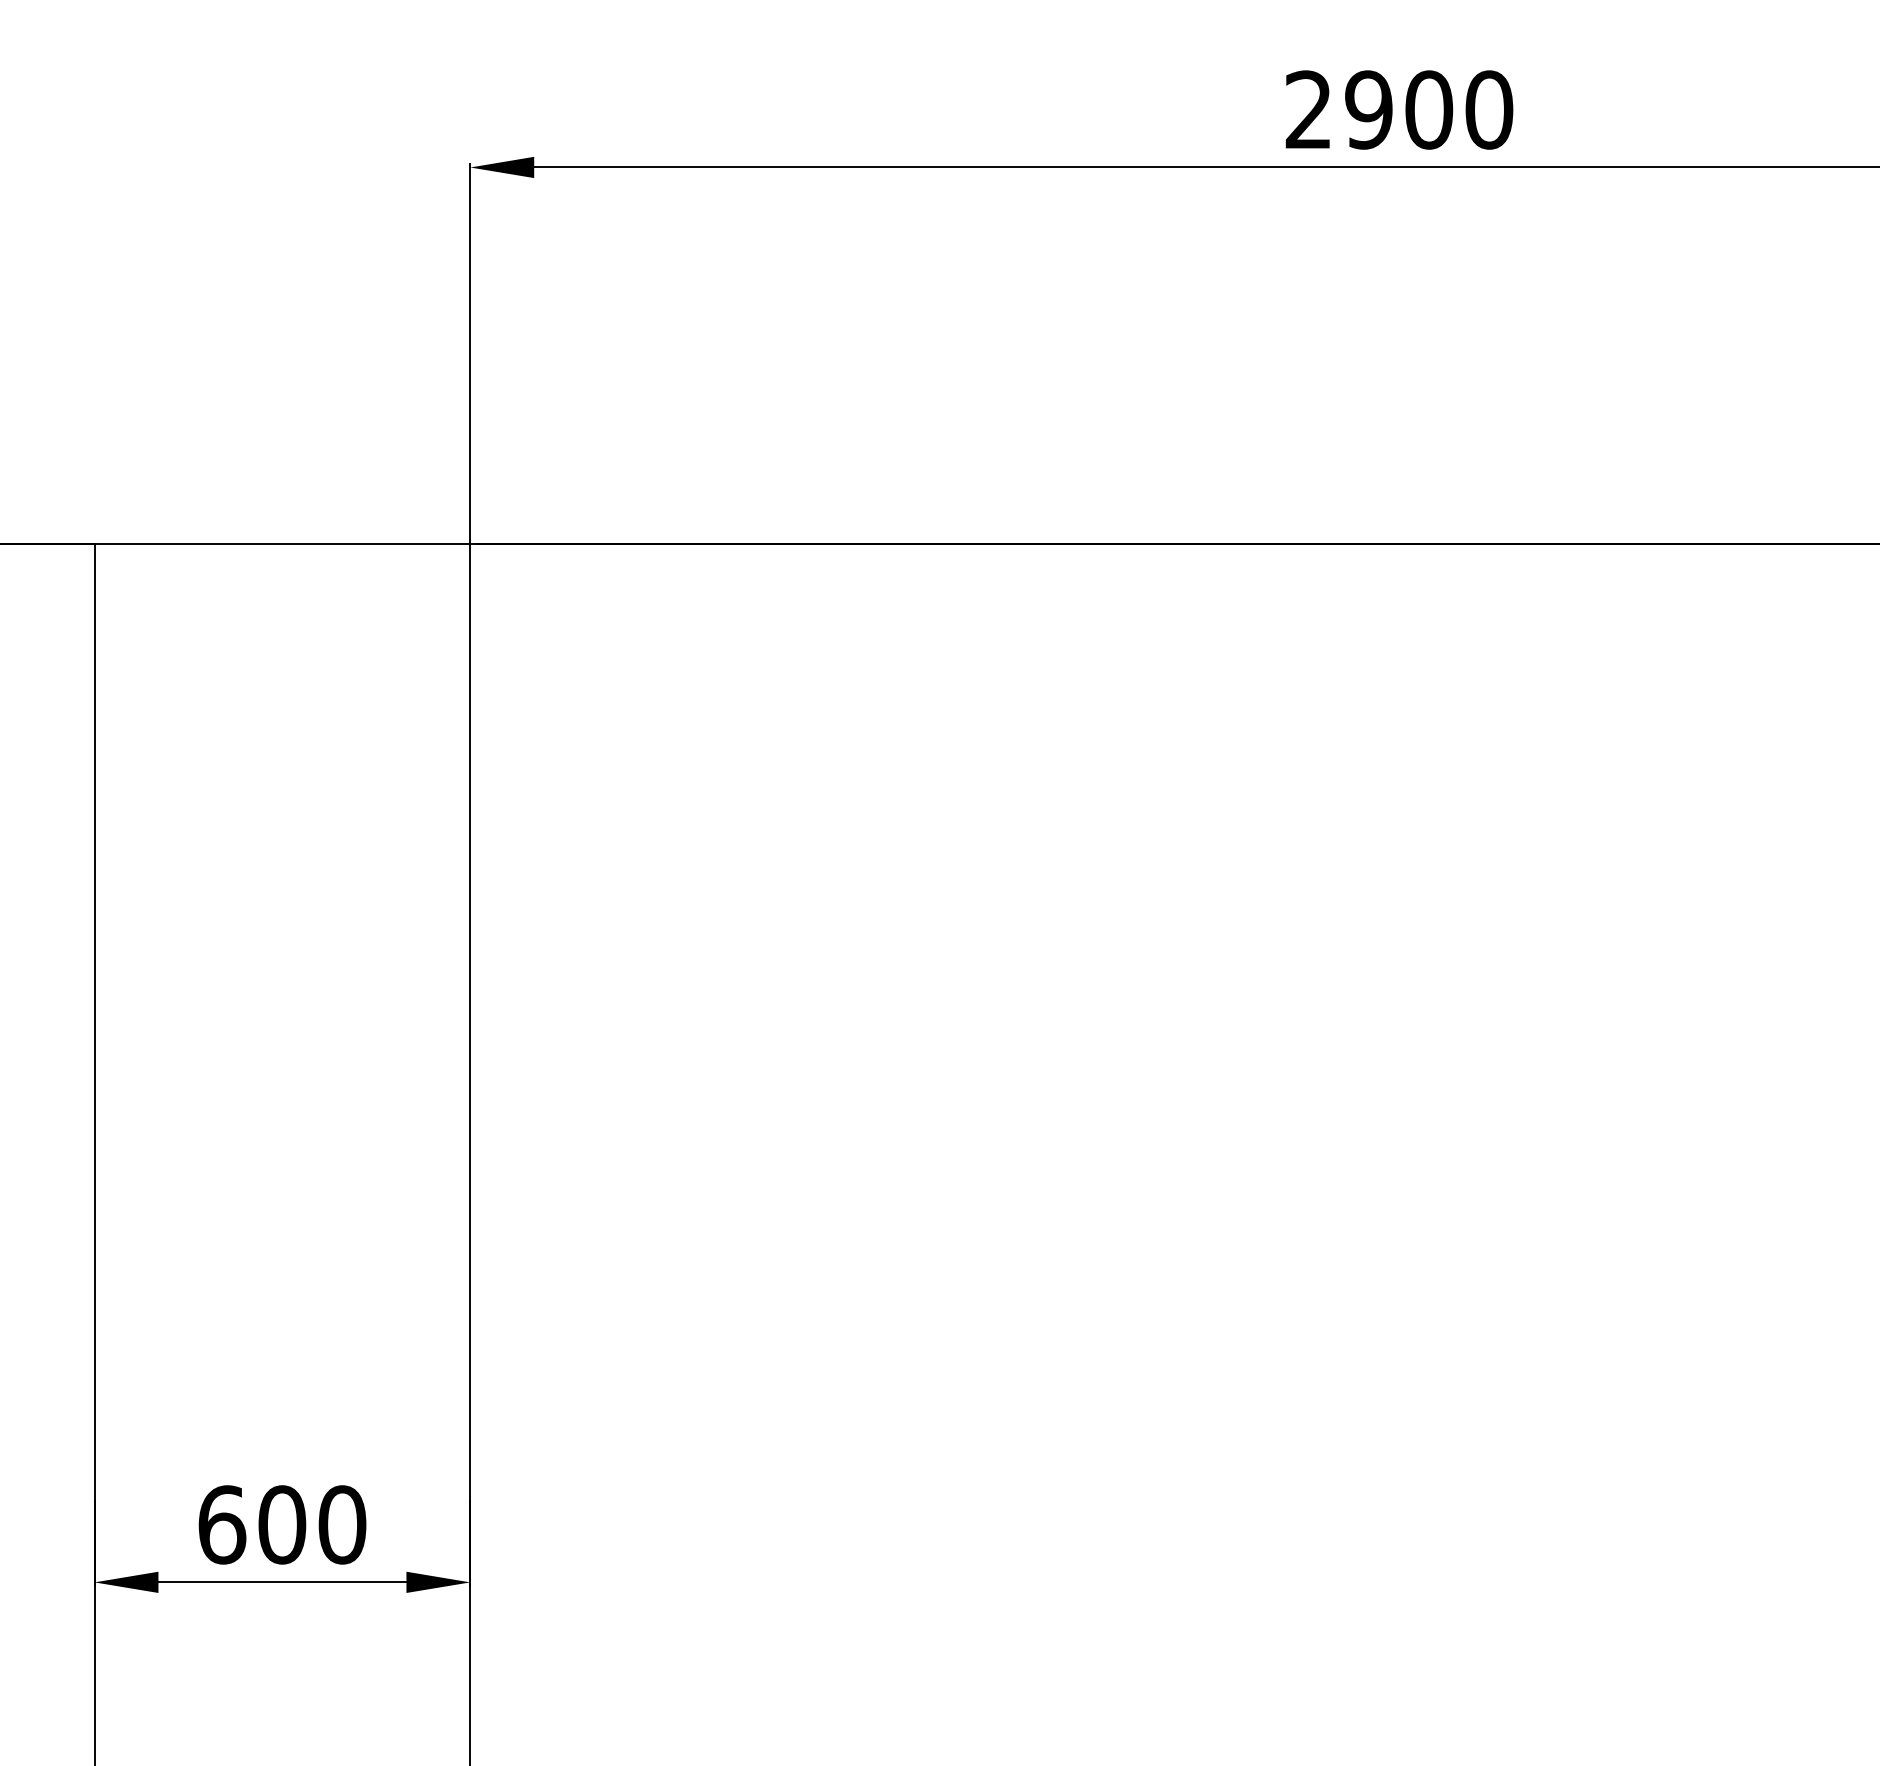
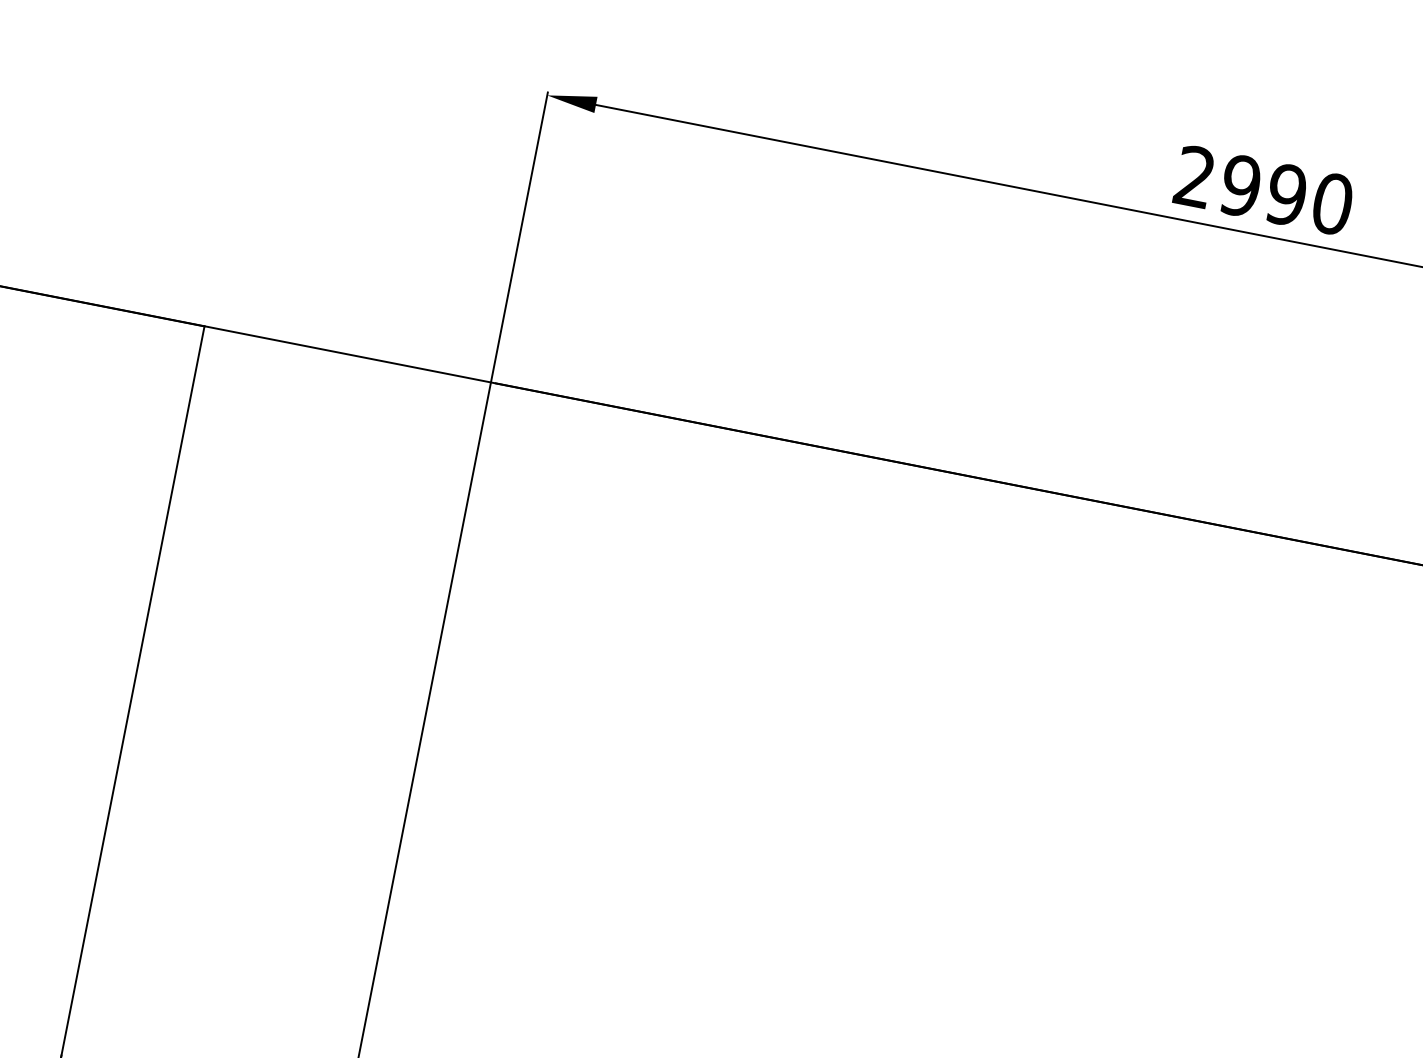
text: (1429, 109) -> (1287, 194), 2900 -> 2990

